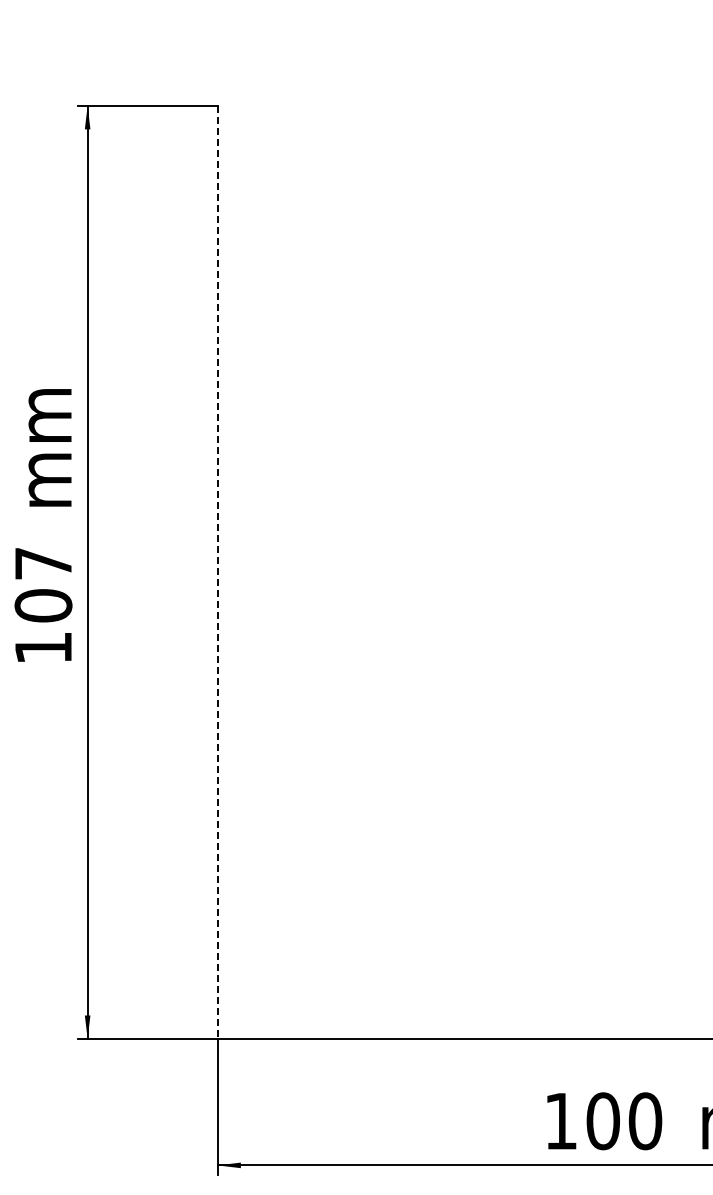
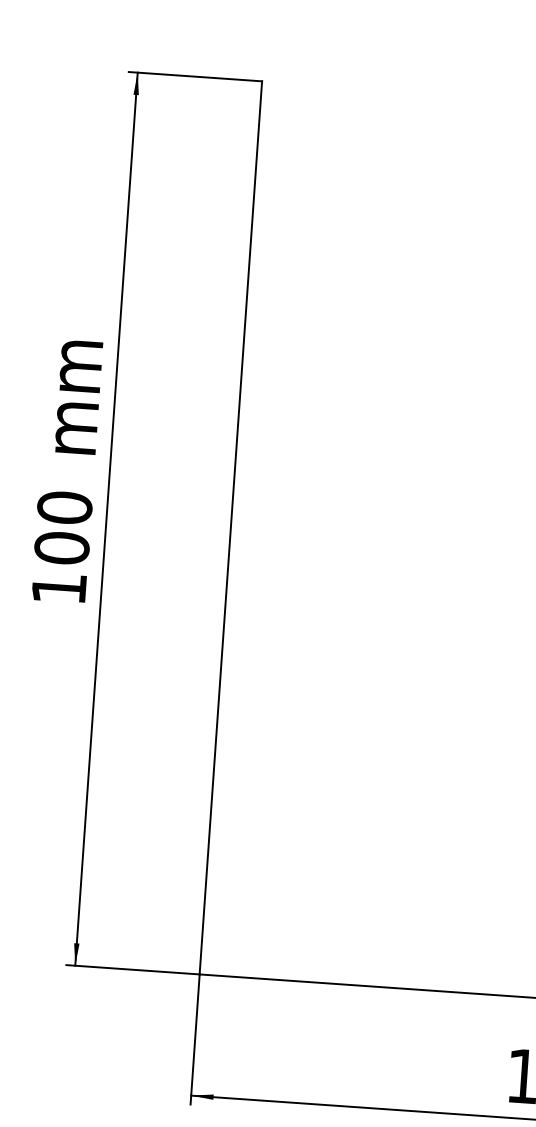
text: (43, 563) -> (64, 507), 107 -> 100
line: (217, 572) -> (230, 527), dashed -> solid

